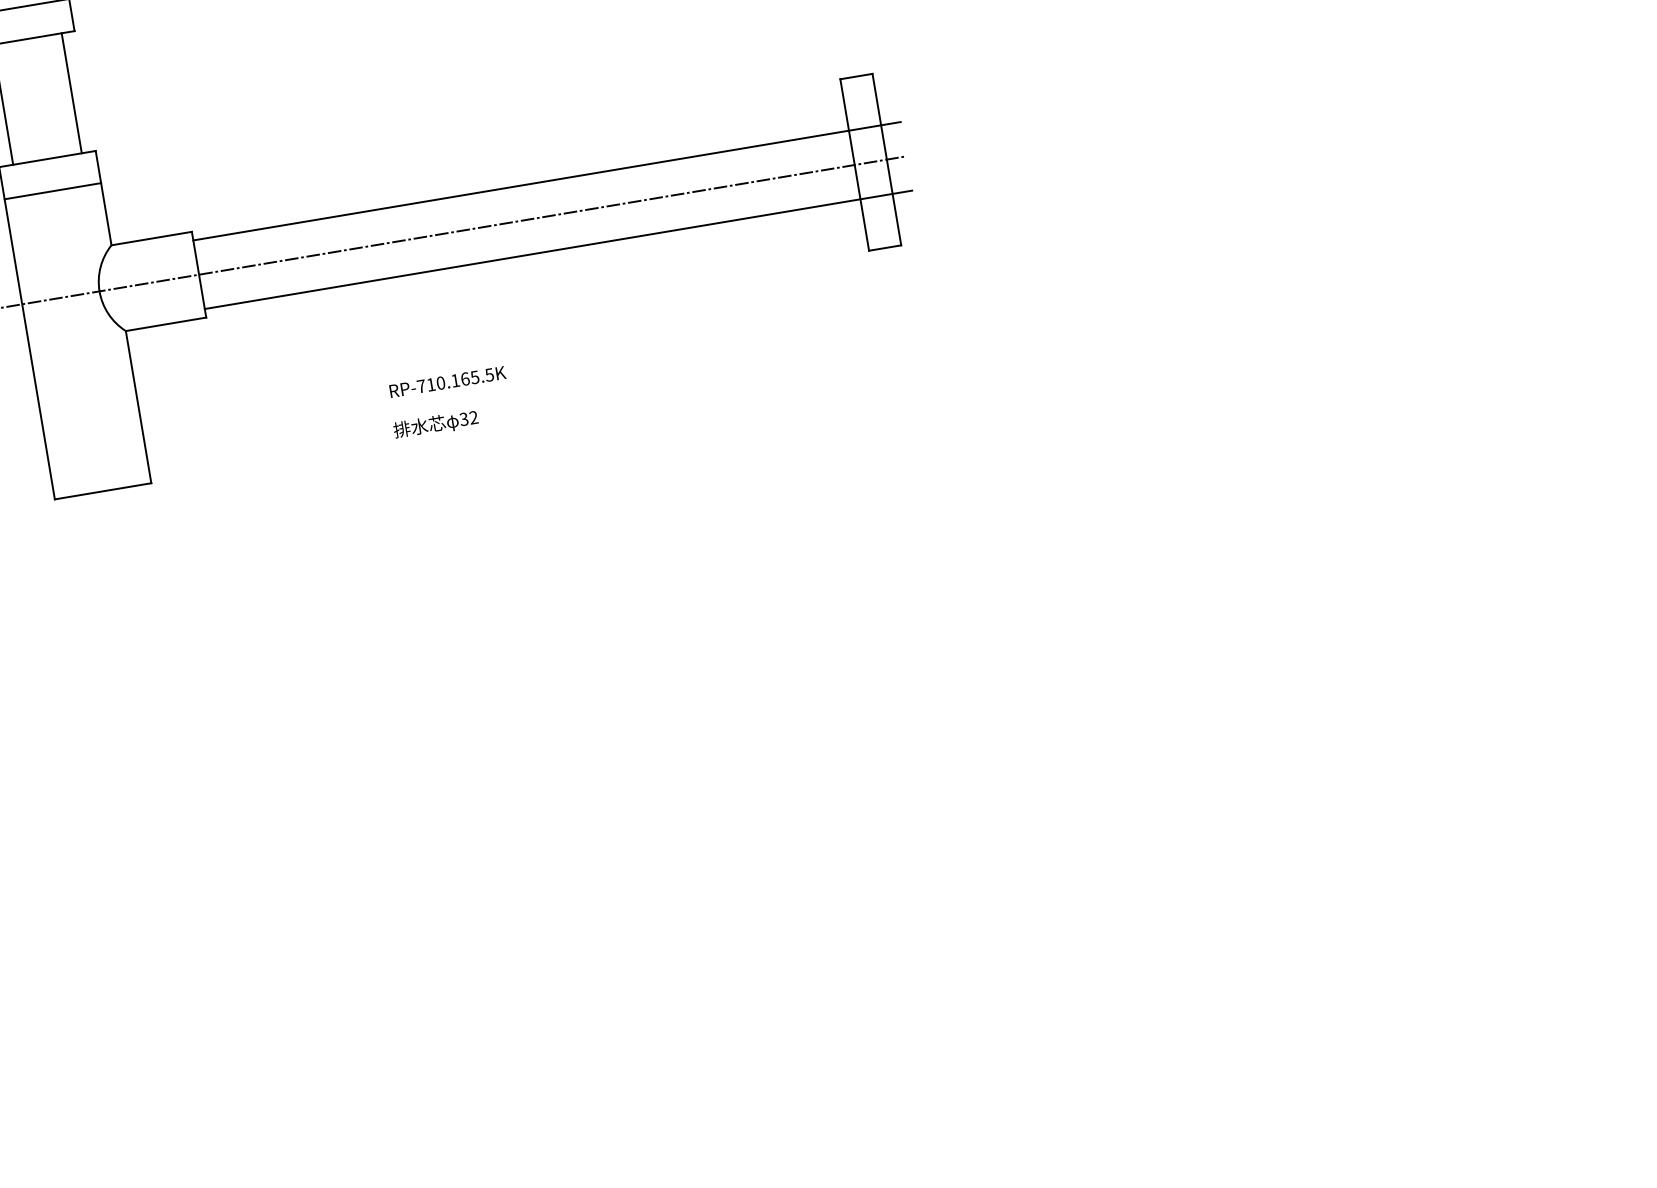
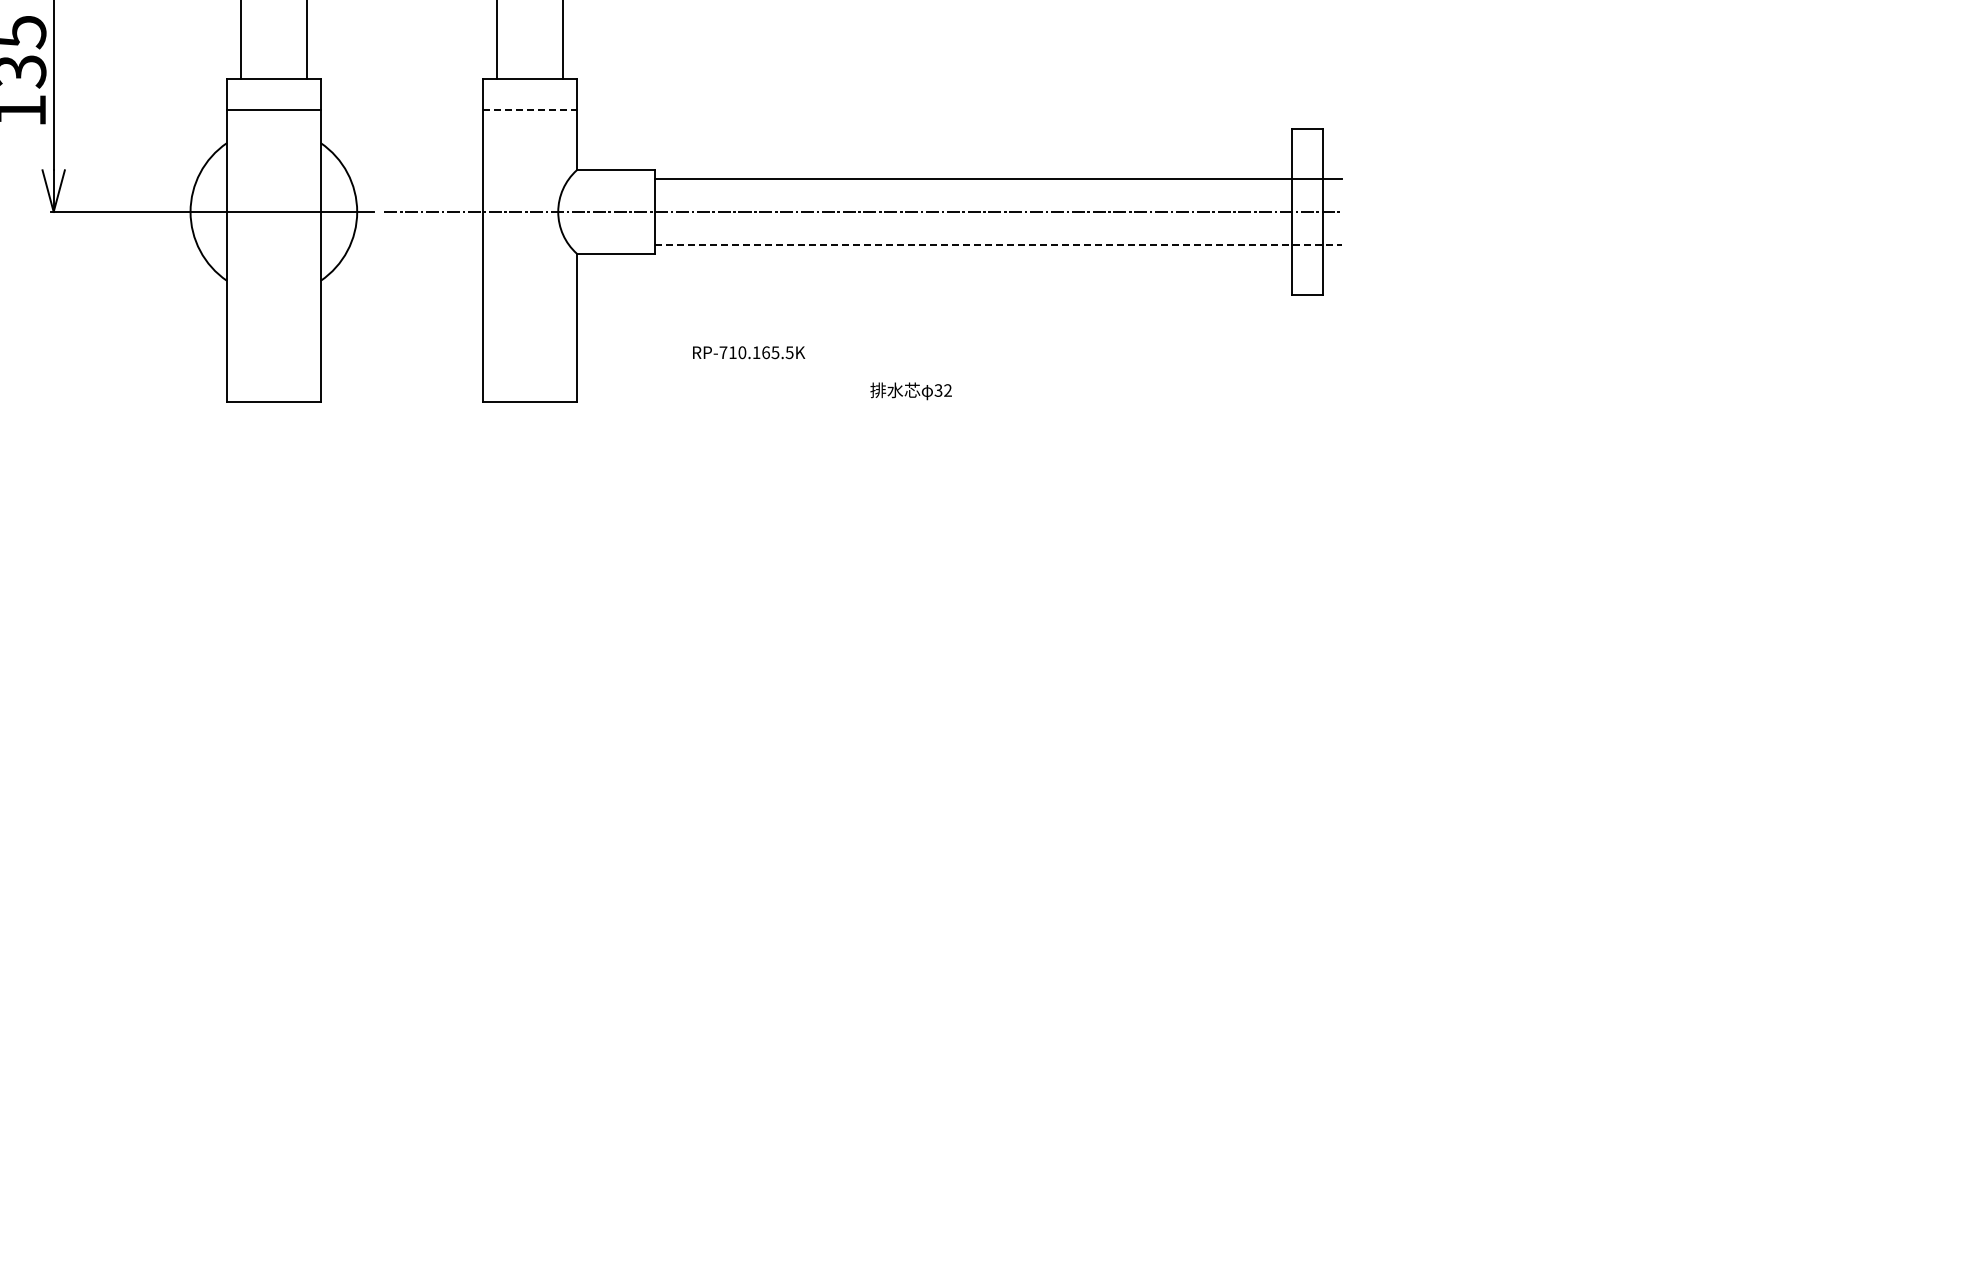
line: (52, 190) -> (529, 109), solid -> dashed
line: (558, 250) -> (998, 245), solid -> dashed
text: (448, 381) -> (749, 352), moved
text: (435, 425) -> (910, 391), moved

